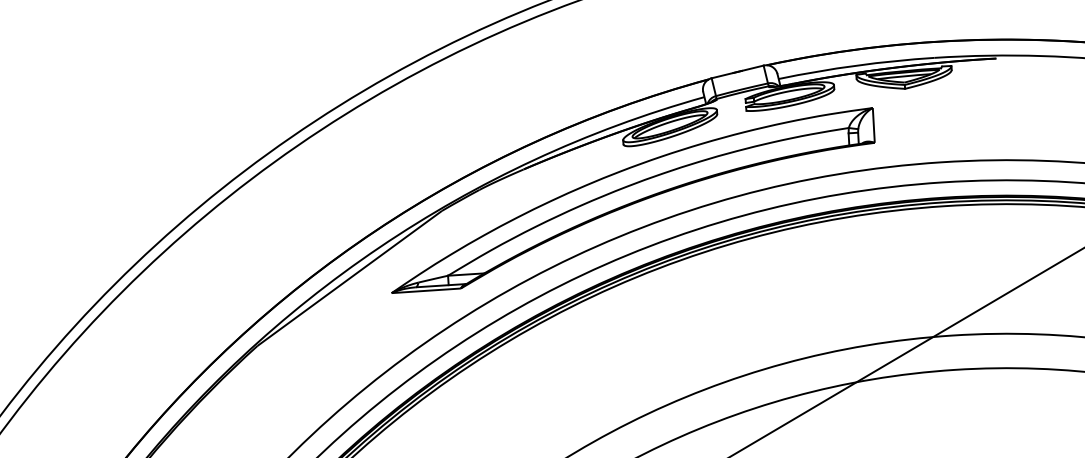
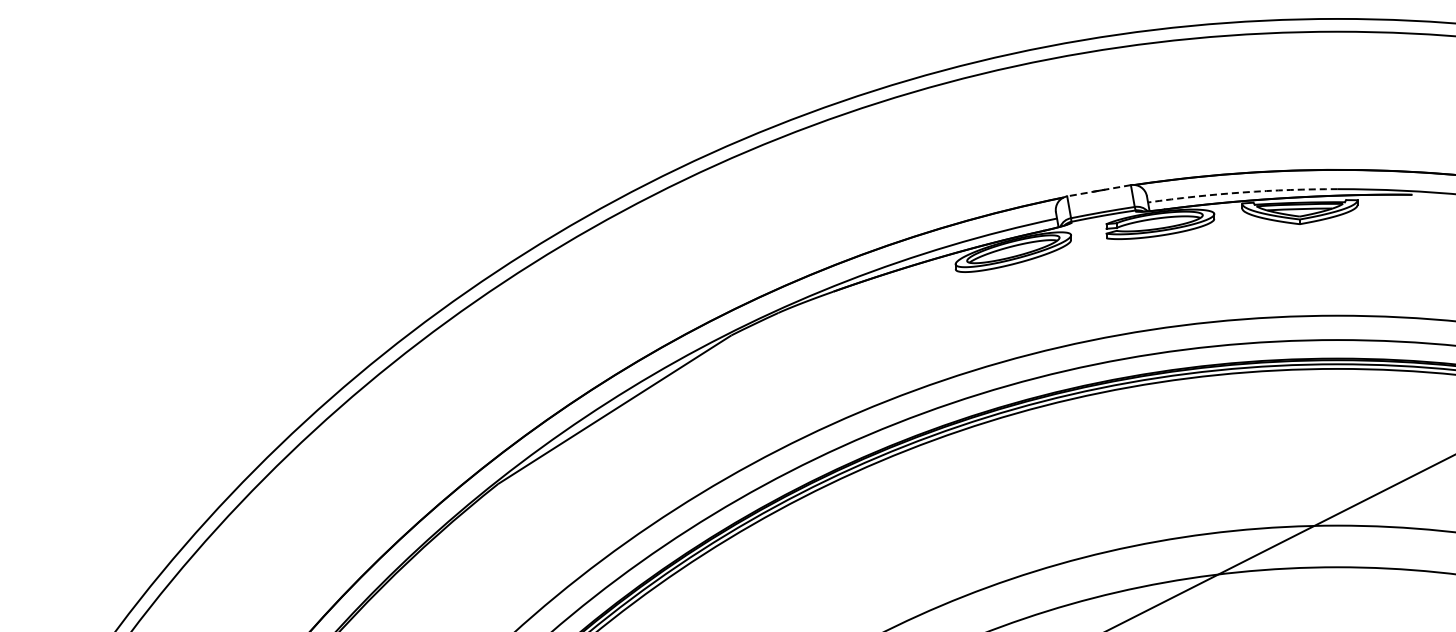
arc: (856, 65) -> (1242, 192), solid -> dashed
line: (737, 71) -> (1098, 190), solid -> dashed
part: (632, 200) -> (962, 337), removed

